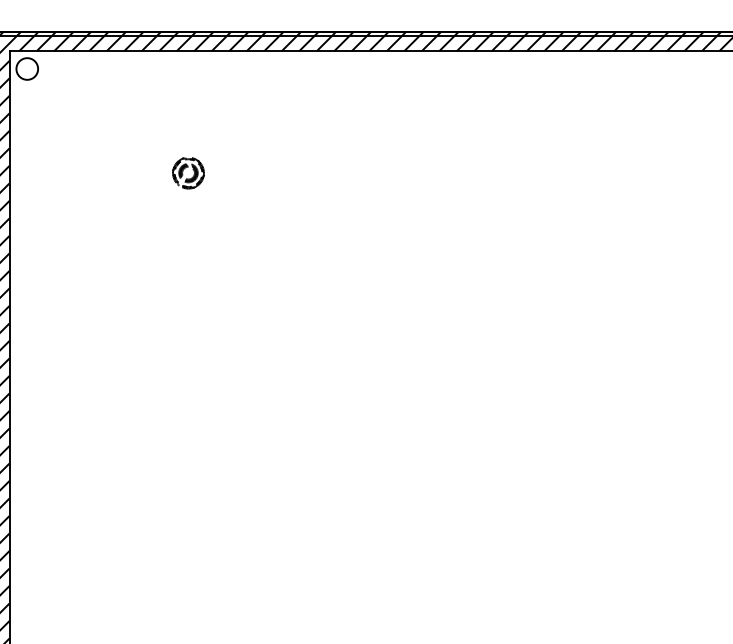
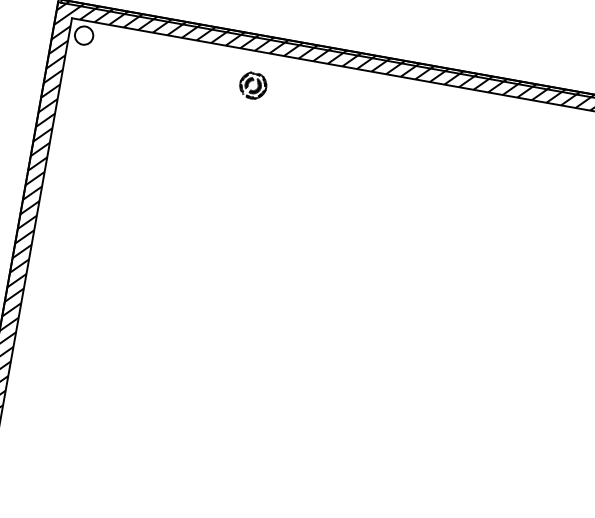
part: (188, 173) -> (253, 85), moved

